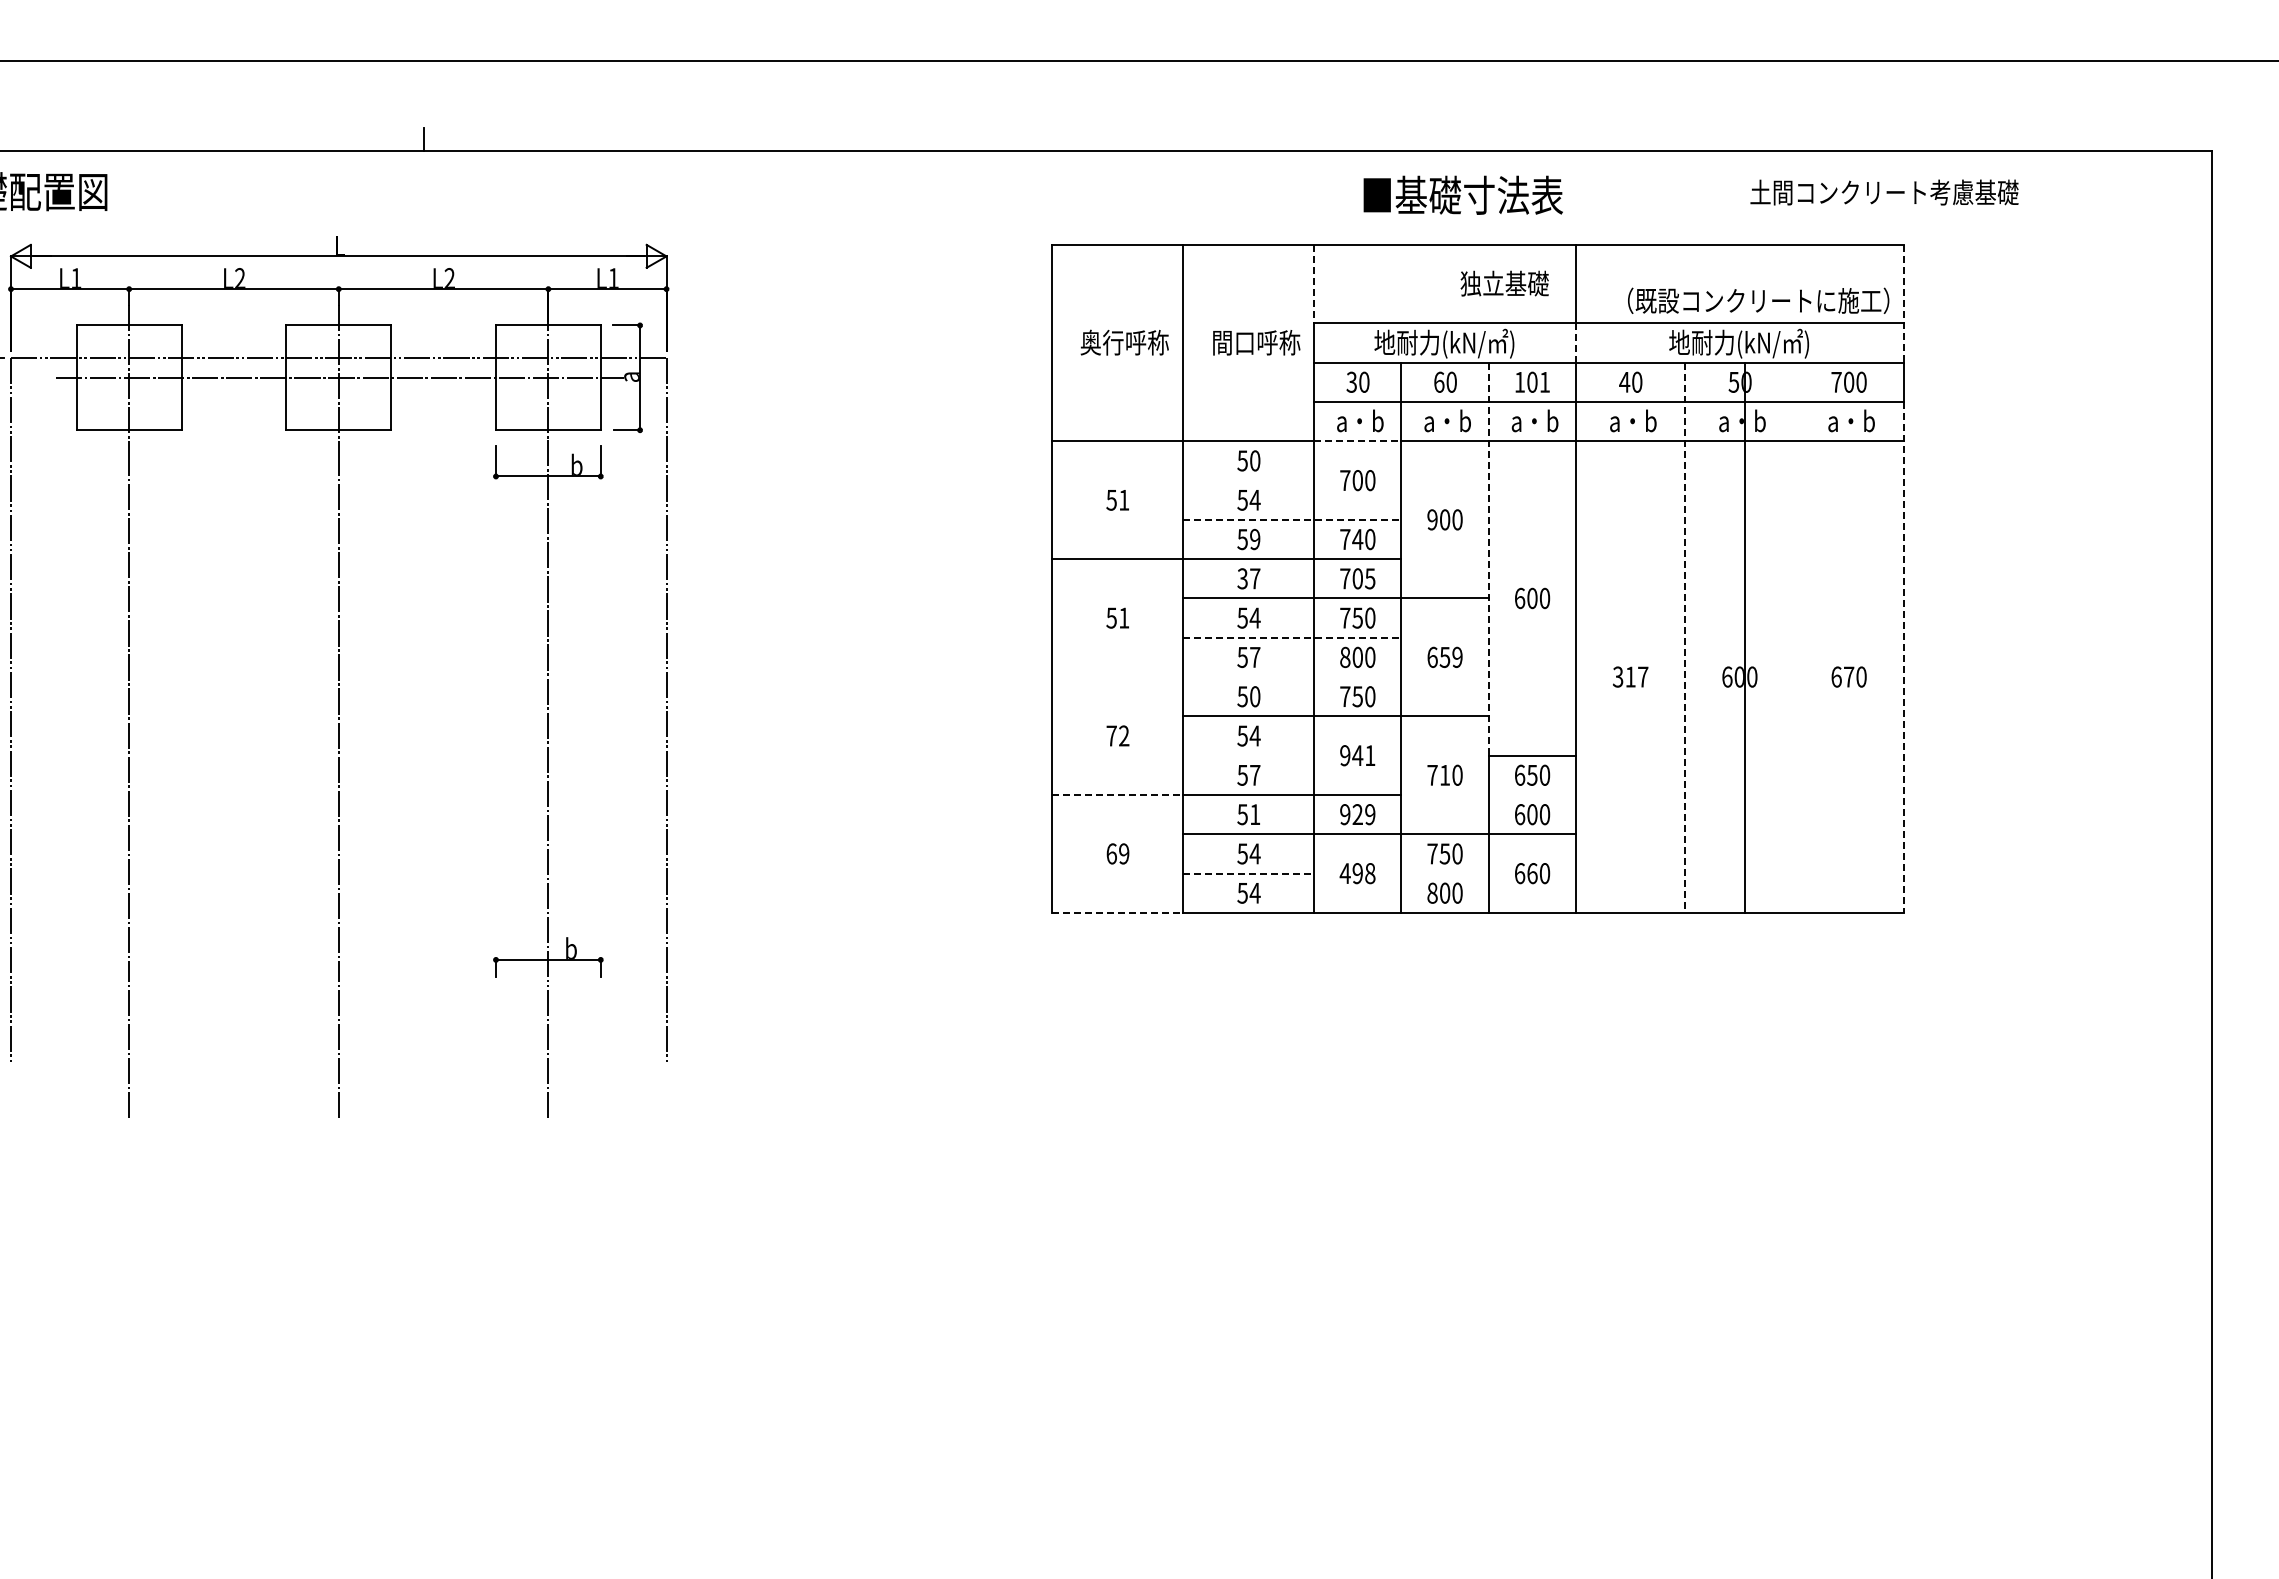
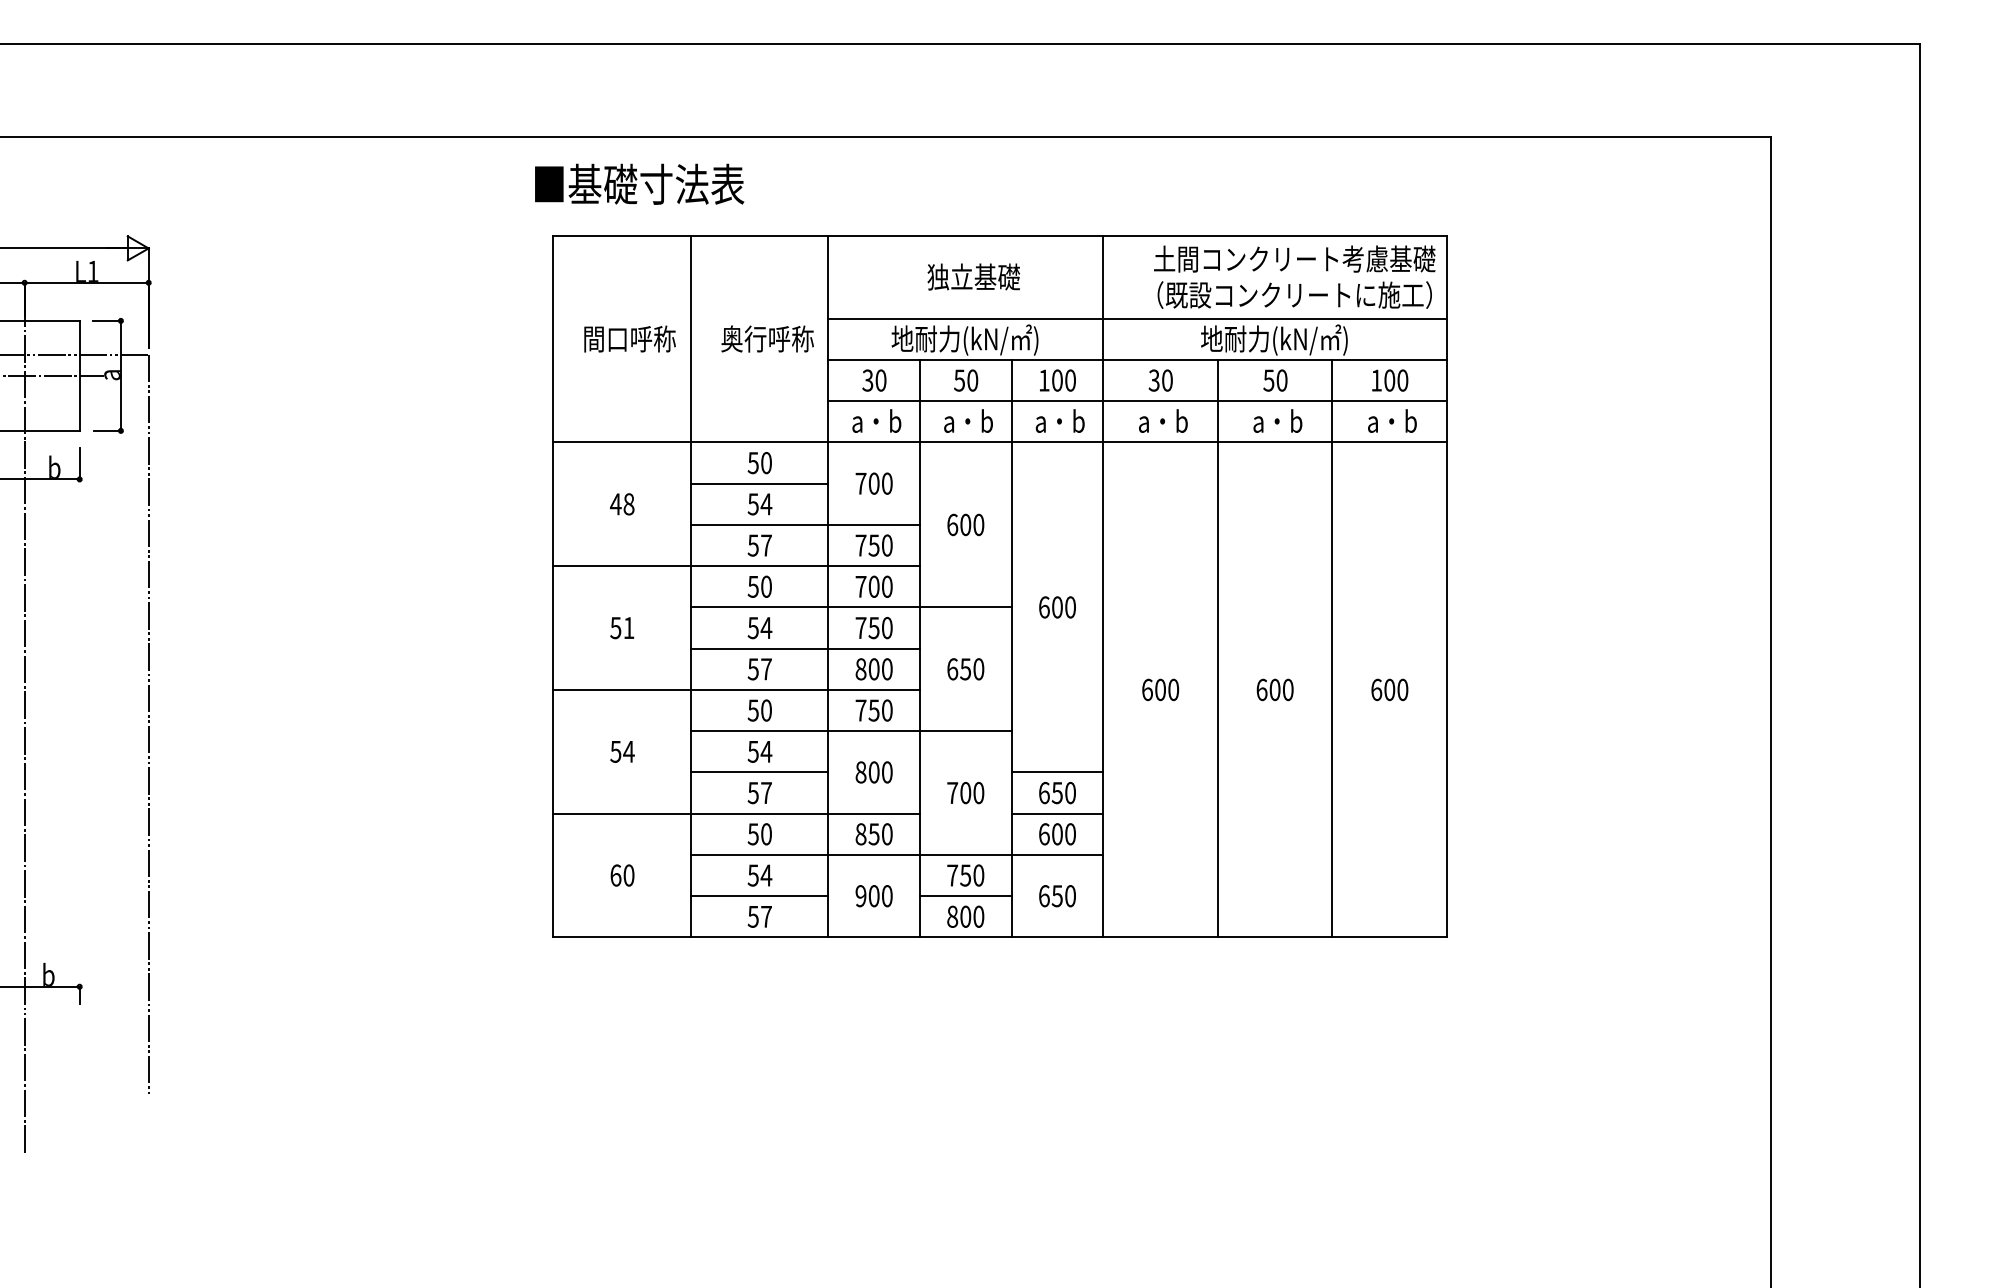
text: (1884, 192) -> (1294, 259), moved
text: (1462, 194) -> (638, 183), moved
text: (1504, 283) -> (973, 276), moved
line: (1314, 284) -> (828, 277), dashed -> solid
line: (1903, 303) -> (1446, 297), dashed -> solid
text: (1101, 342) -> (605, 338), 奥行呼称 -> 間口呼称
text: (1233, 342) -> (743, 338), 間口呼称 -> 奥行呼称
line: (1576, 343) -> (1103, 339), dashed -> solid
text: (1438, 381) -> (958, 379), 60 -> 50
text: (1544, 381) -> (1070, 379), 101 -> 100
text: (1624, 381) -> (1154, 379), 40 -> 30
text: (1836, 382) -> (1376, 380), 700 -> 100
line: (1357, 441) -> (873, 442), dashed -> solid
line: (1248, 480) -> (759, 483), added
text: (1117, 499) -> (621, 503), 51 -> 48
line: (1292, 519) -> (805, 524), dashed -> solid
text: (1432, 519) -> (952, 524), 900 -> 600
text: (1255, 539) -> (766, 545), 59 -> 57
text: (1357, 539) -> (873, 545), 740 -> 750
line: (1488, 559) -> (1011, 566), dashed -> solid
text: (1249, 578) -> (760, 586), 37 -> 50
text: (1370, 578) -> (887, 586), 705 -> 700
line: (1292, 637) -> (805, 648), dashed -> solid
line: (1744, 637) -> (1332, 648), moved
line: (1685, 638) -> (1218, 649), dashed -> solid
text: (1457, 657) -> (978, 669), 659 -> 650
line: (1903, 657) -> (1446, 669), dashed -> solid
text: (1630, 676) -> (1160, 689), 317 -> 600
text: (1849, 676) -> (1390, 689), 670 -> 600
line: (1226, 677) -> (736, 690), added
text: (1117, 735) -> (621, 751), 72 -> 54
line: (1248, 755) -> (759, 772), added
text: (1357, 755) -> (873, 772), 941 -> 800
text: (1445, 774) -> (966, 792), 710 -> 700
line: (1117, 794) -> (621, 813), dashed -> solid
line: (1532, 794) -> (1057, 813), added
text: (1255, 814) -> (766, 834), 51 -> 50
text: (1357, 814) -> (873, 834), 929 -> 850
text: (1124, 853) -> (629, 875), 69 -> 60
line: (1248, 873) -> (759, 896), dashed -> solid
text: (1357, 873) -> (873, 896), 498 -> 900
line: (1444, 873) -> (965, 896), added
text: (1532, 873) -> (1057, 896), 660 -> 650
text: (1254, 893) -> (765, 917), 54 -> 57
line: (1117, 912) -> (621, 937), dashed -> solid

